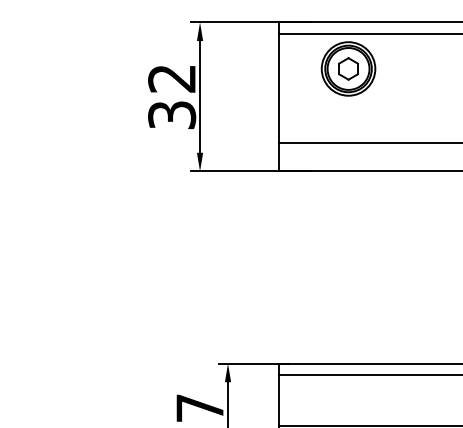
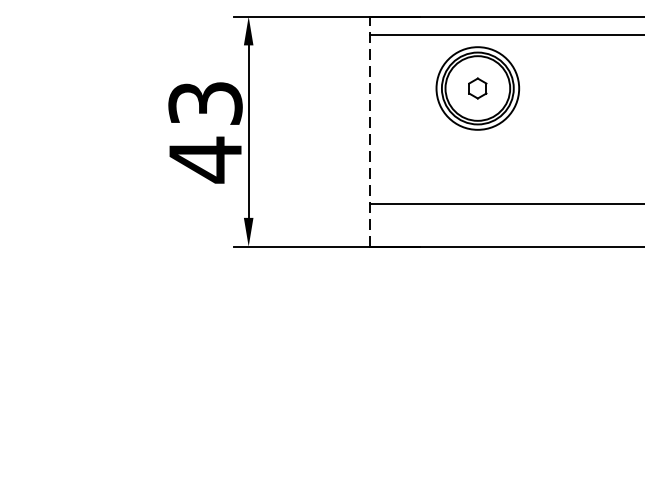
part: (348, 68) -> (477, 87), size x0.6
line: (278, 96) -> (369, 131), solid -> dashed
text: (172, 97) -> (206, 132), 32 -> 43

